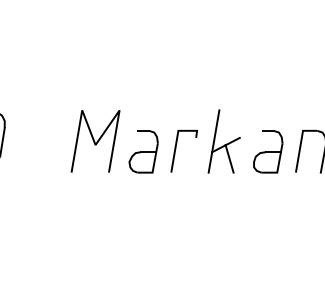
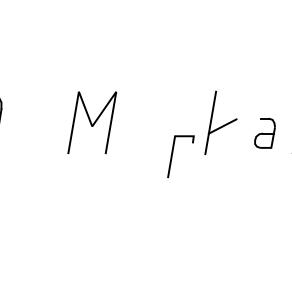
line: (176, 149) -> (173, 154), moved
part: (143, 151) -> (140, 132), removed
part: (268, 151) -> (265, 132), size x0.7
line: (229, 158) -> (226, 139), removed

